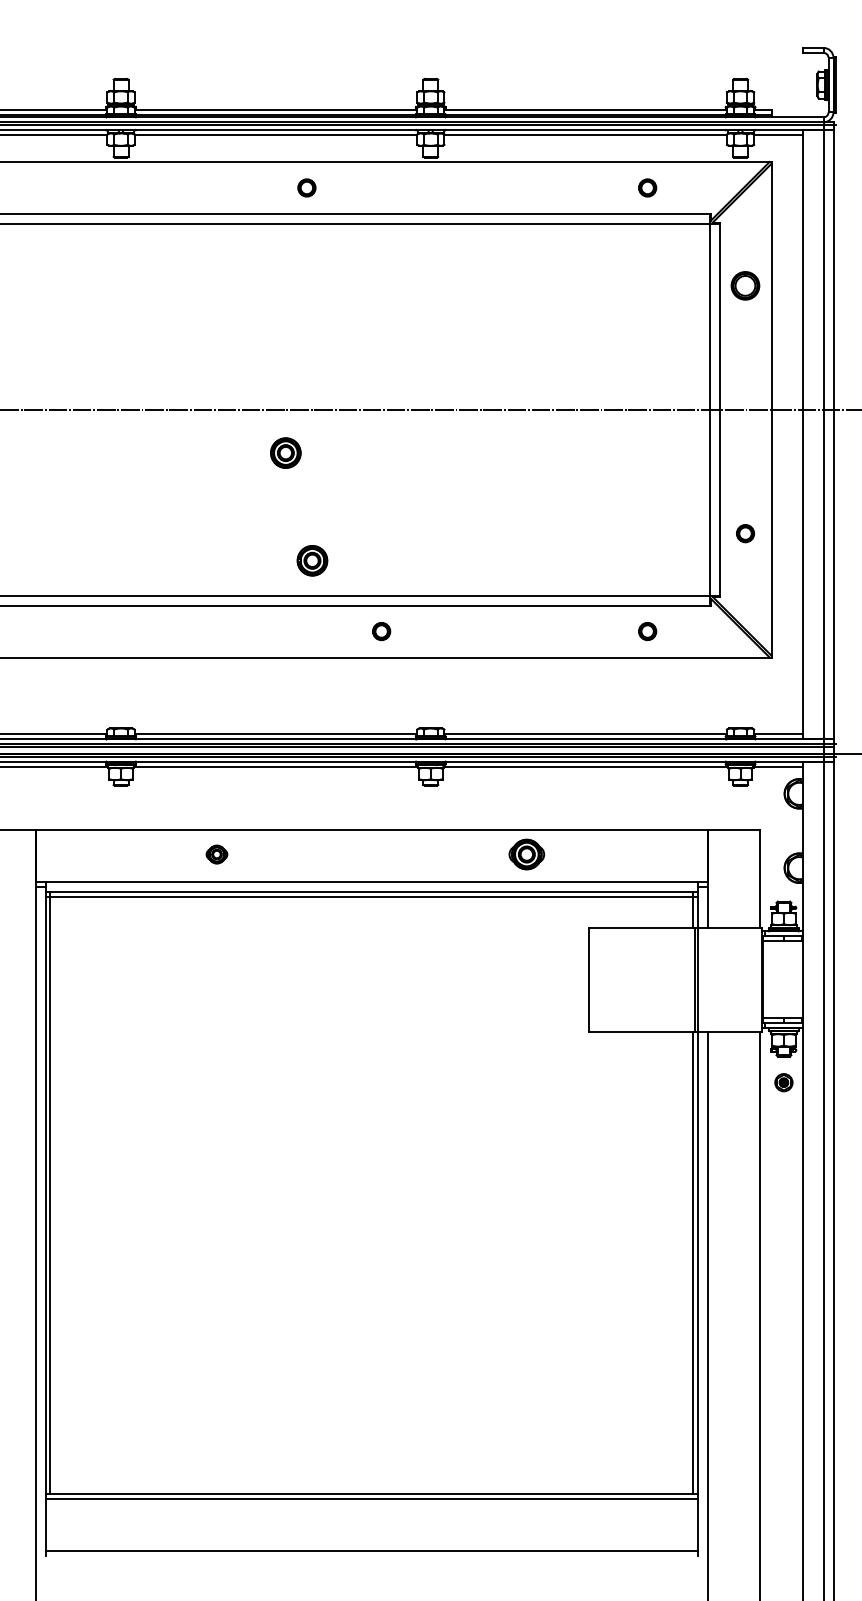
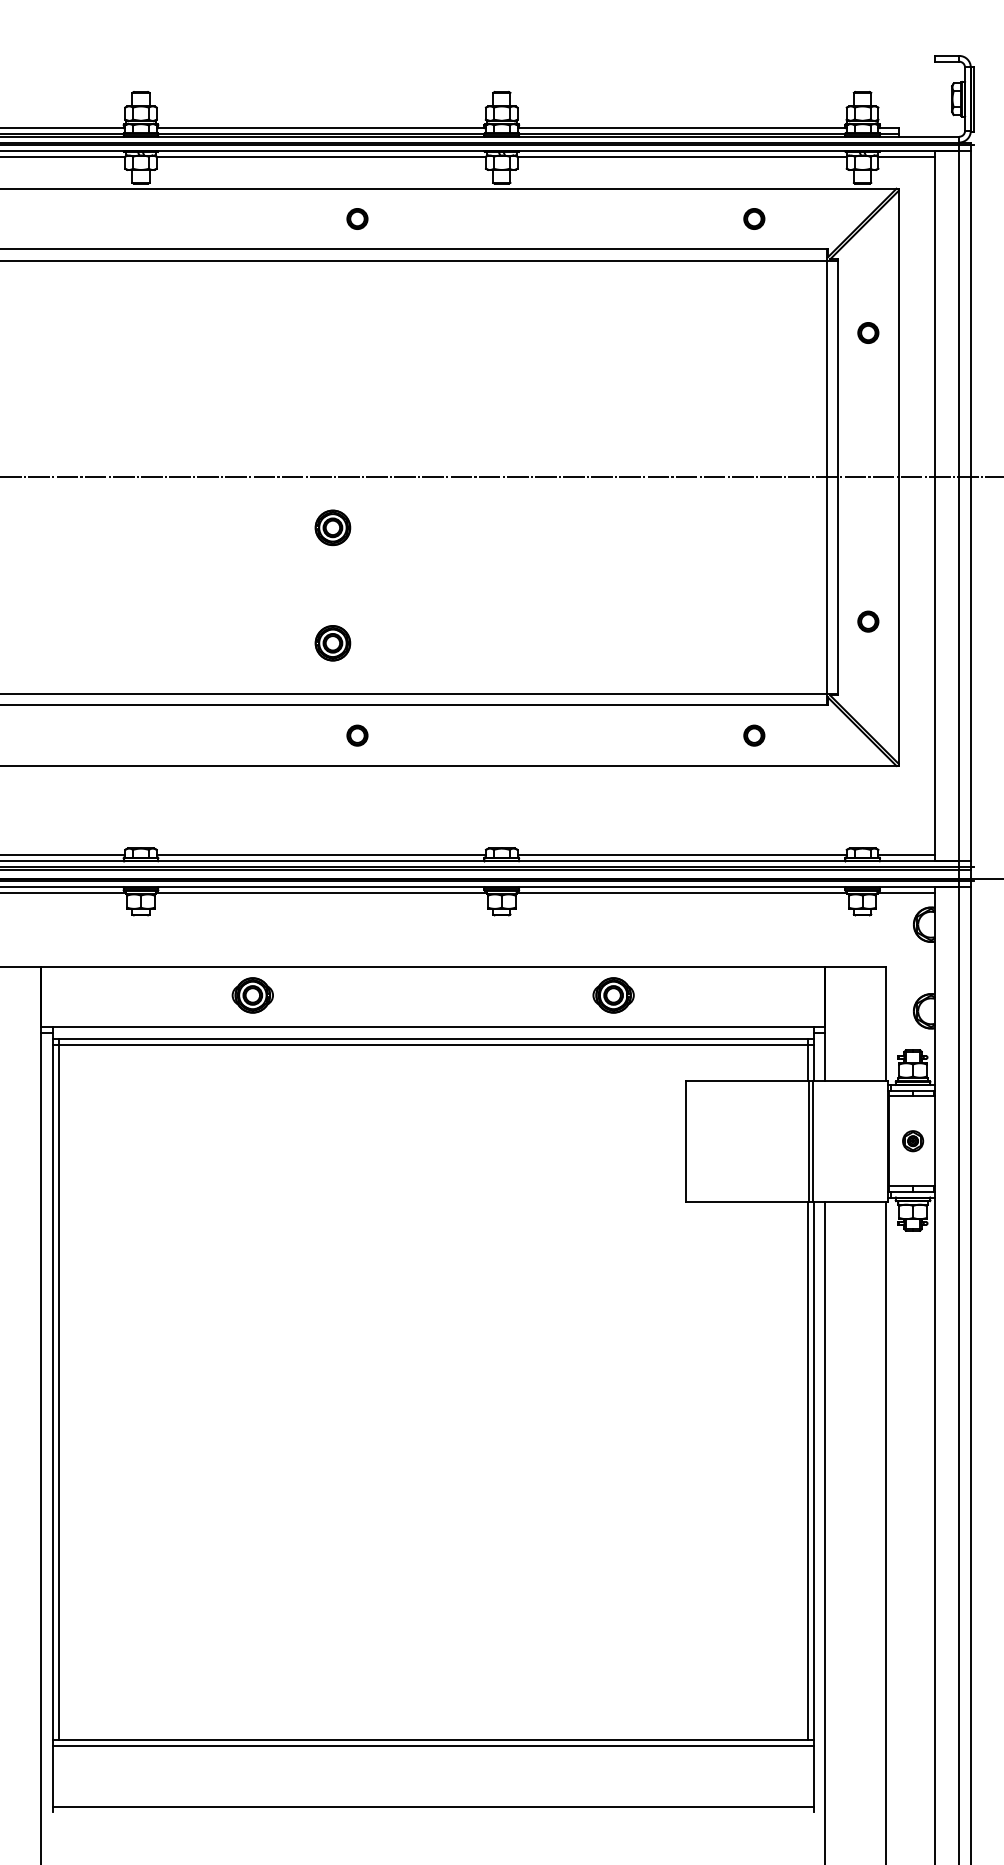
part: (745, 285) -> (868, 332), size x0.62
part: (312, 560) -> (332, 643), moved
part: (381, 631) -> (357, 735), moved
part: (216, 854) -> (252, 995), size x1.67
part: (784, 1082) -> (913, 1141), moved

